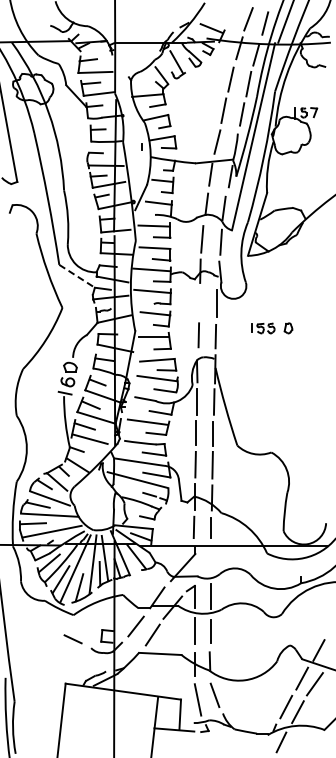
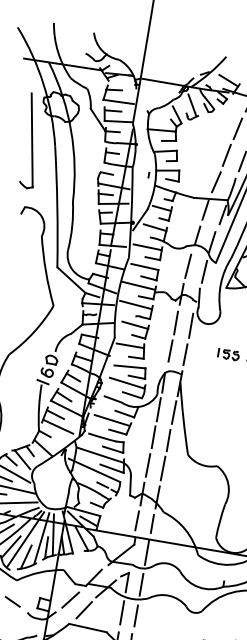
line: (77, 276) -> (71, 280), dashed -> solid
line: (199, 303) -> (175, 322), added
line: (210, 560) -> (146, 552), added

